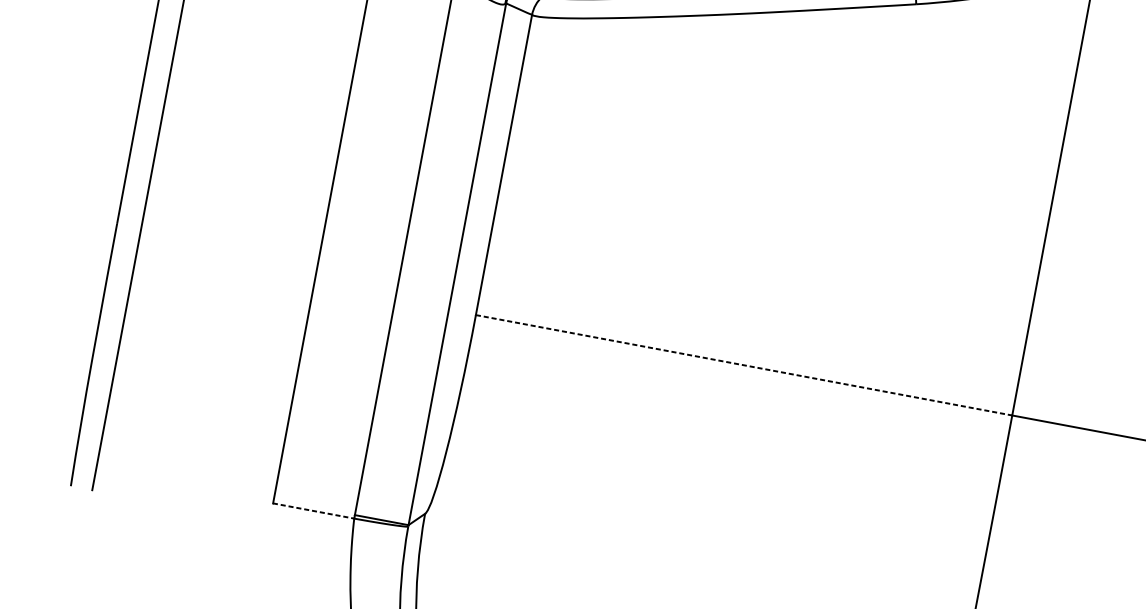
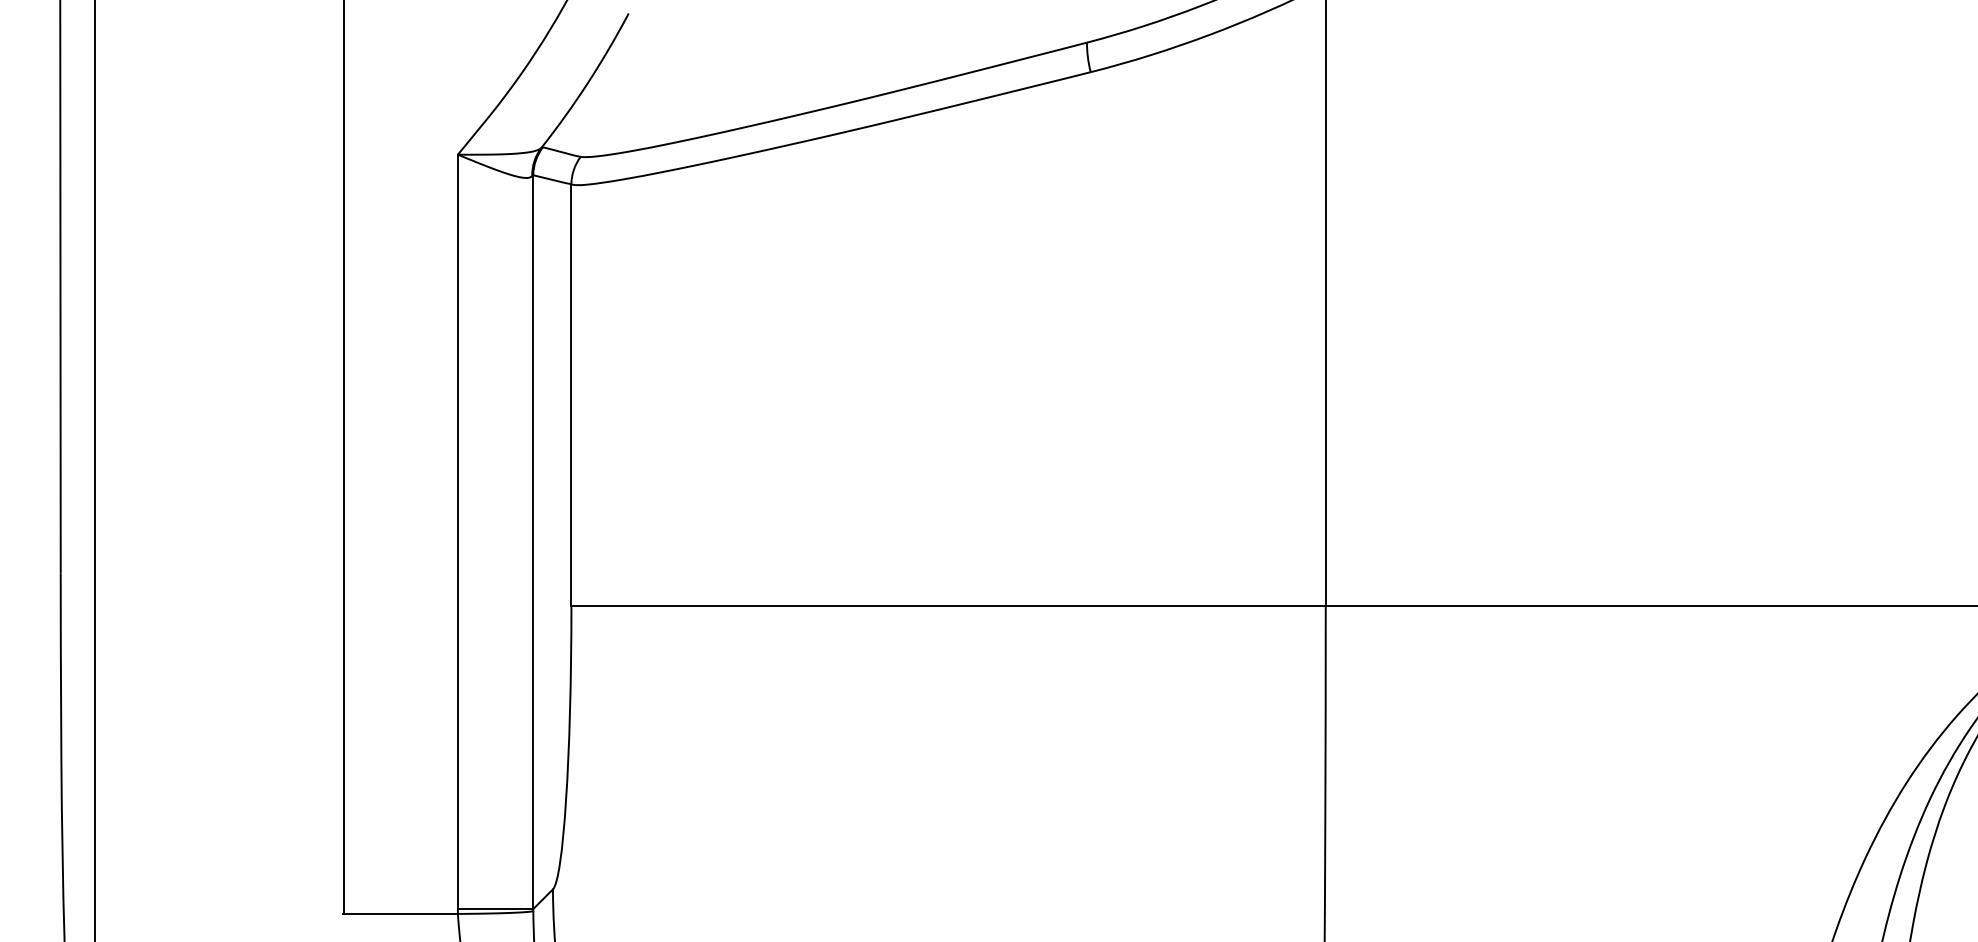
line: (744, 365) -> (949, 606), dashed -> solid
line: (314, 510) -> (401, 913), dashed -> solid

